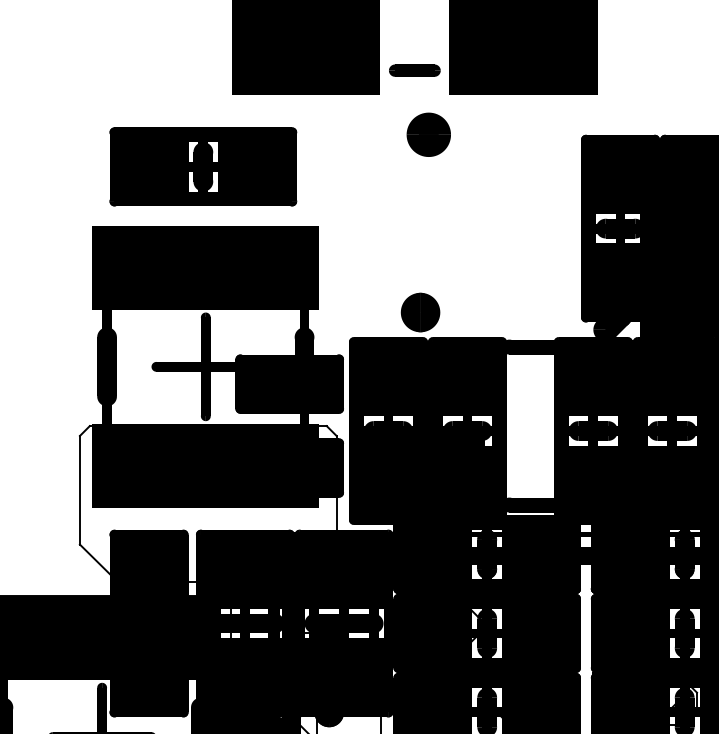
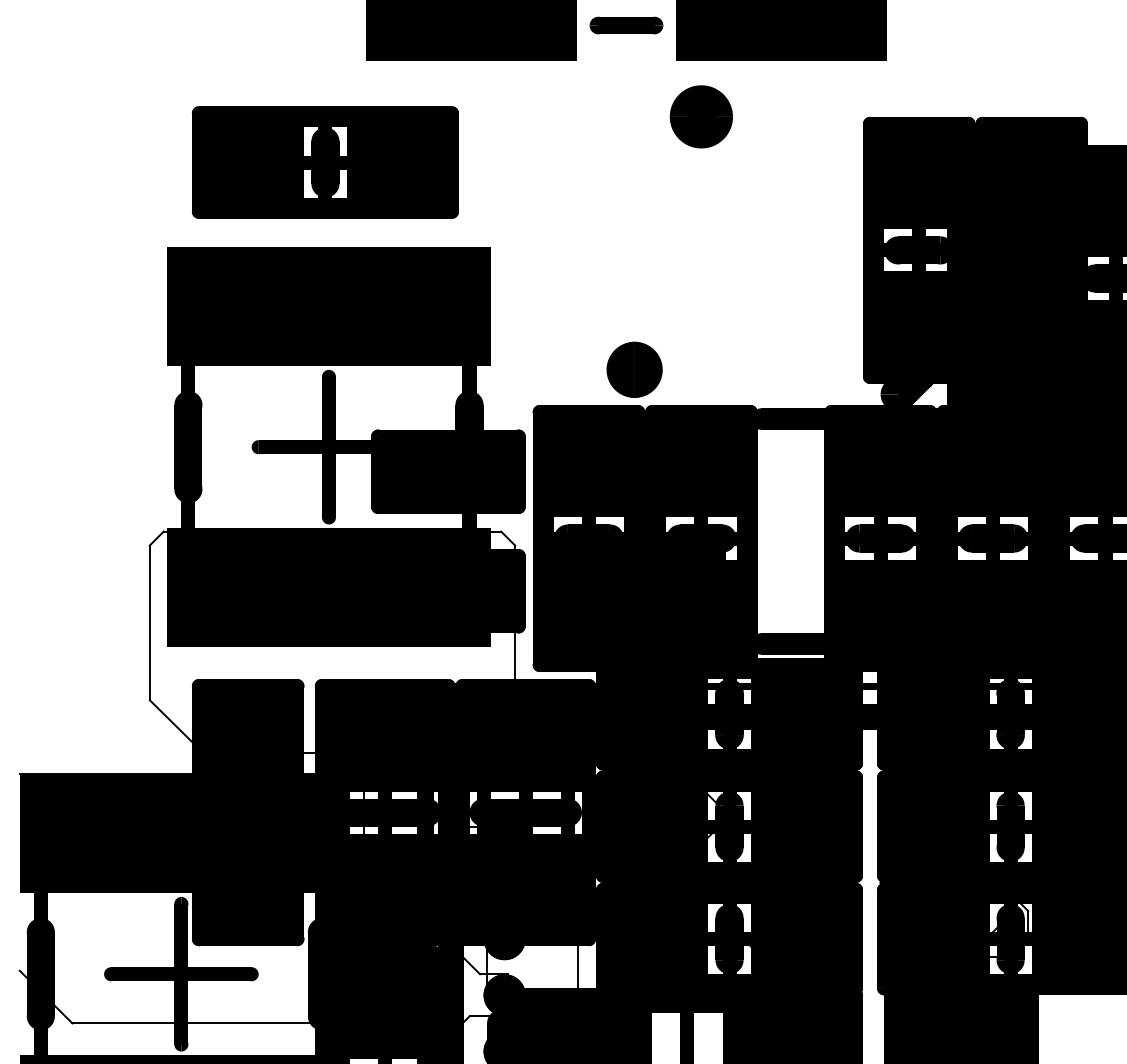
part: (428, 134) -> (700, 116), moved

